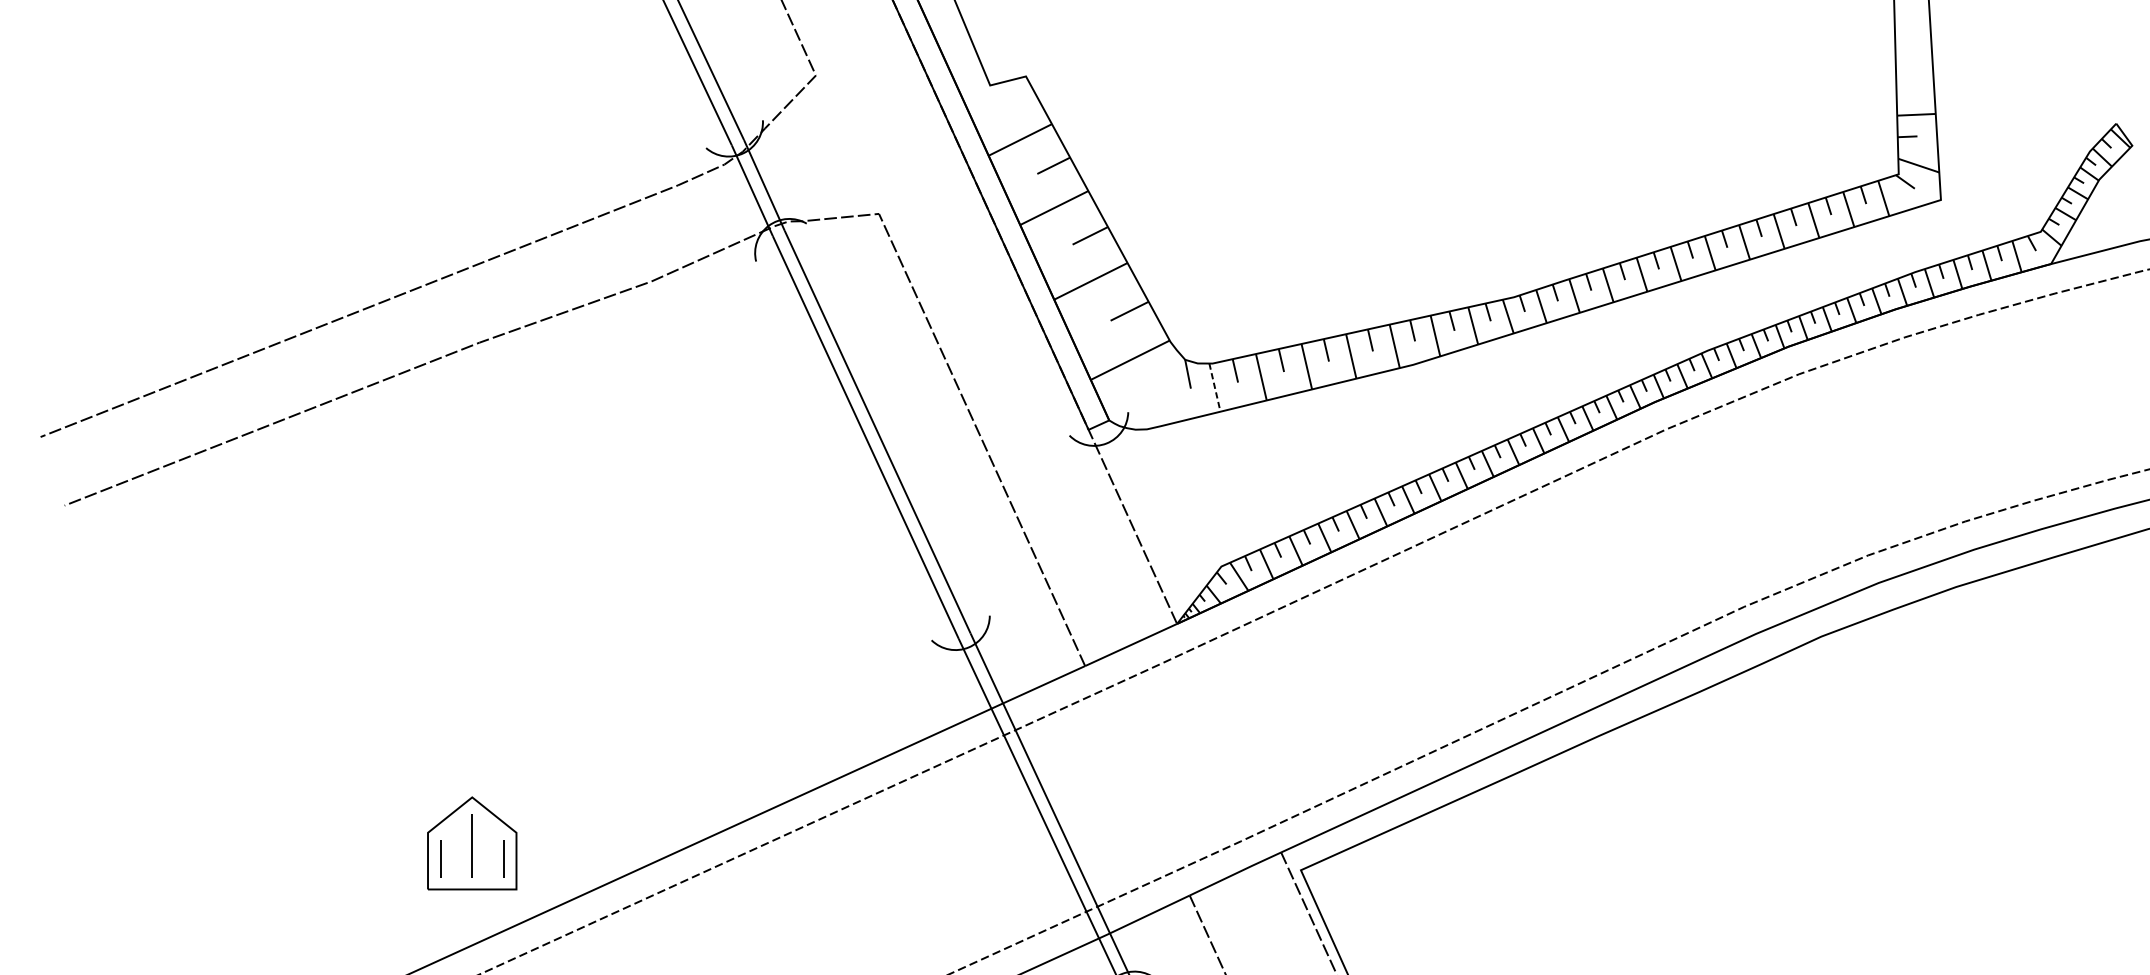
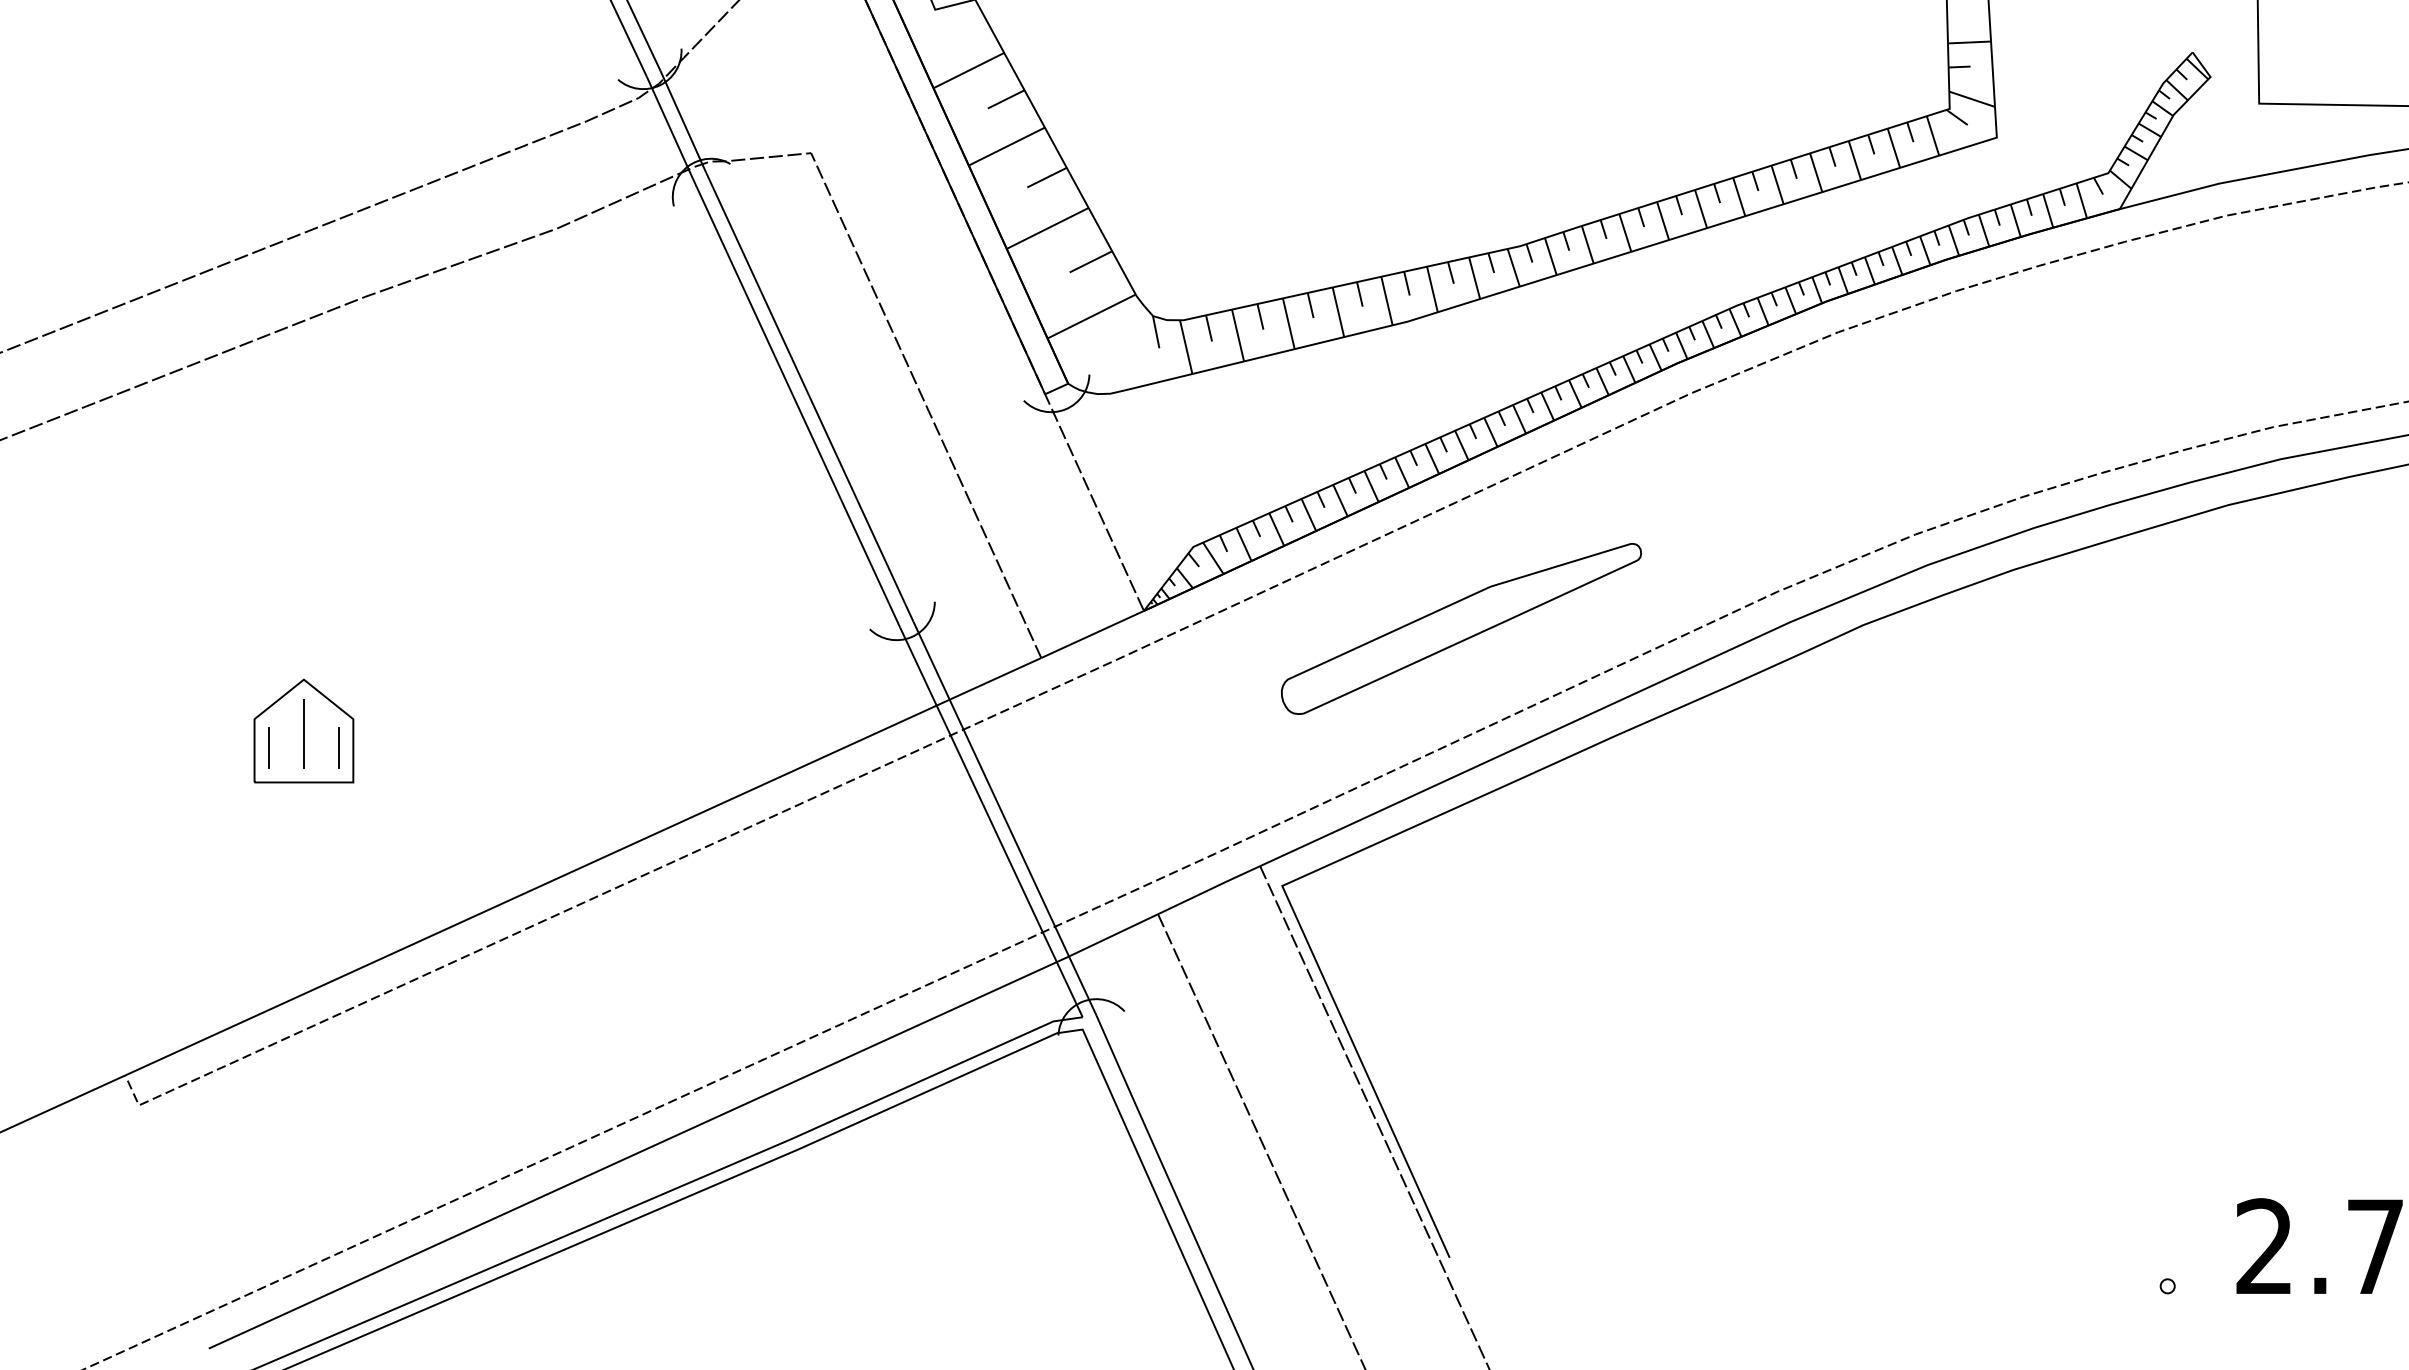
line: (1215, 387) -> (1186, 347), dashed -> solid
part: (1461, 639) -> (1461, 628), added
part: (471, 842) -> (303, 730), moved

